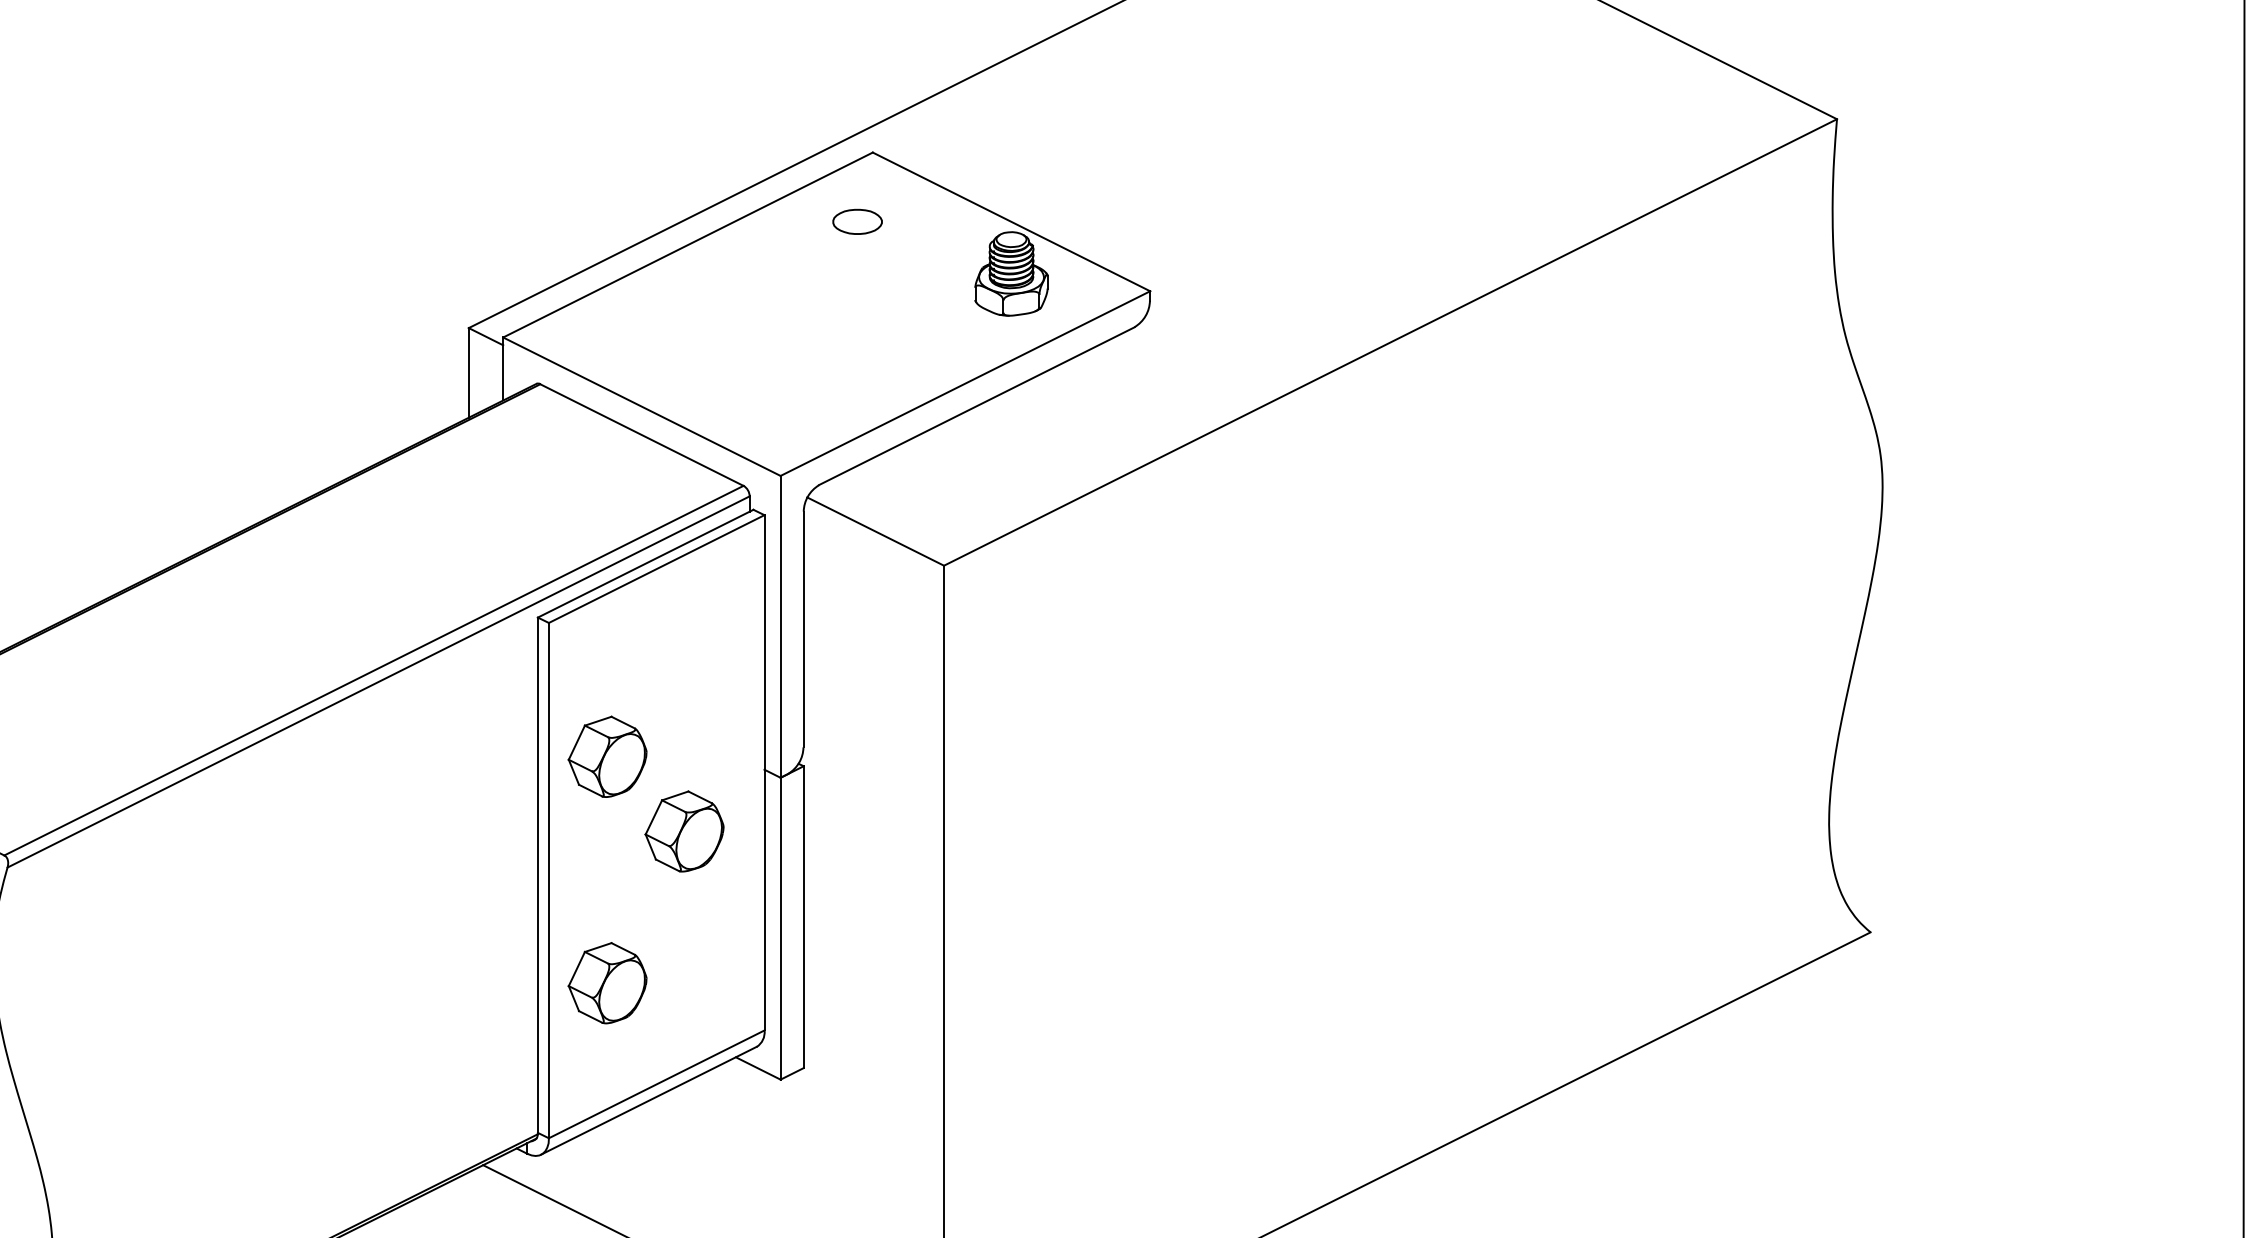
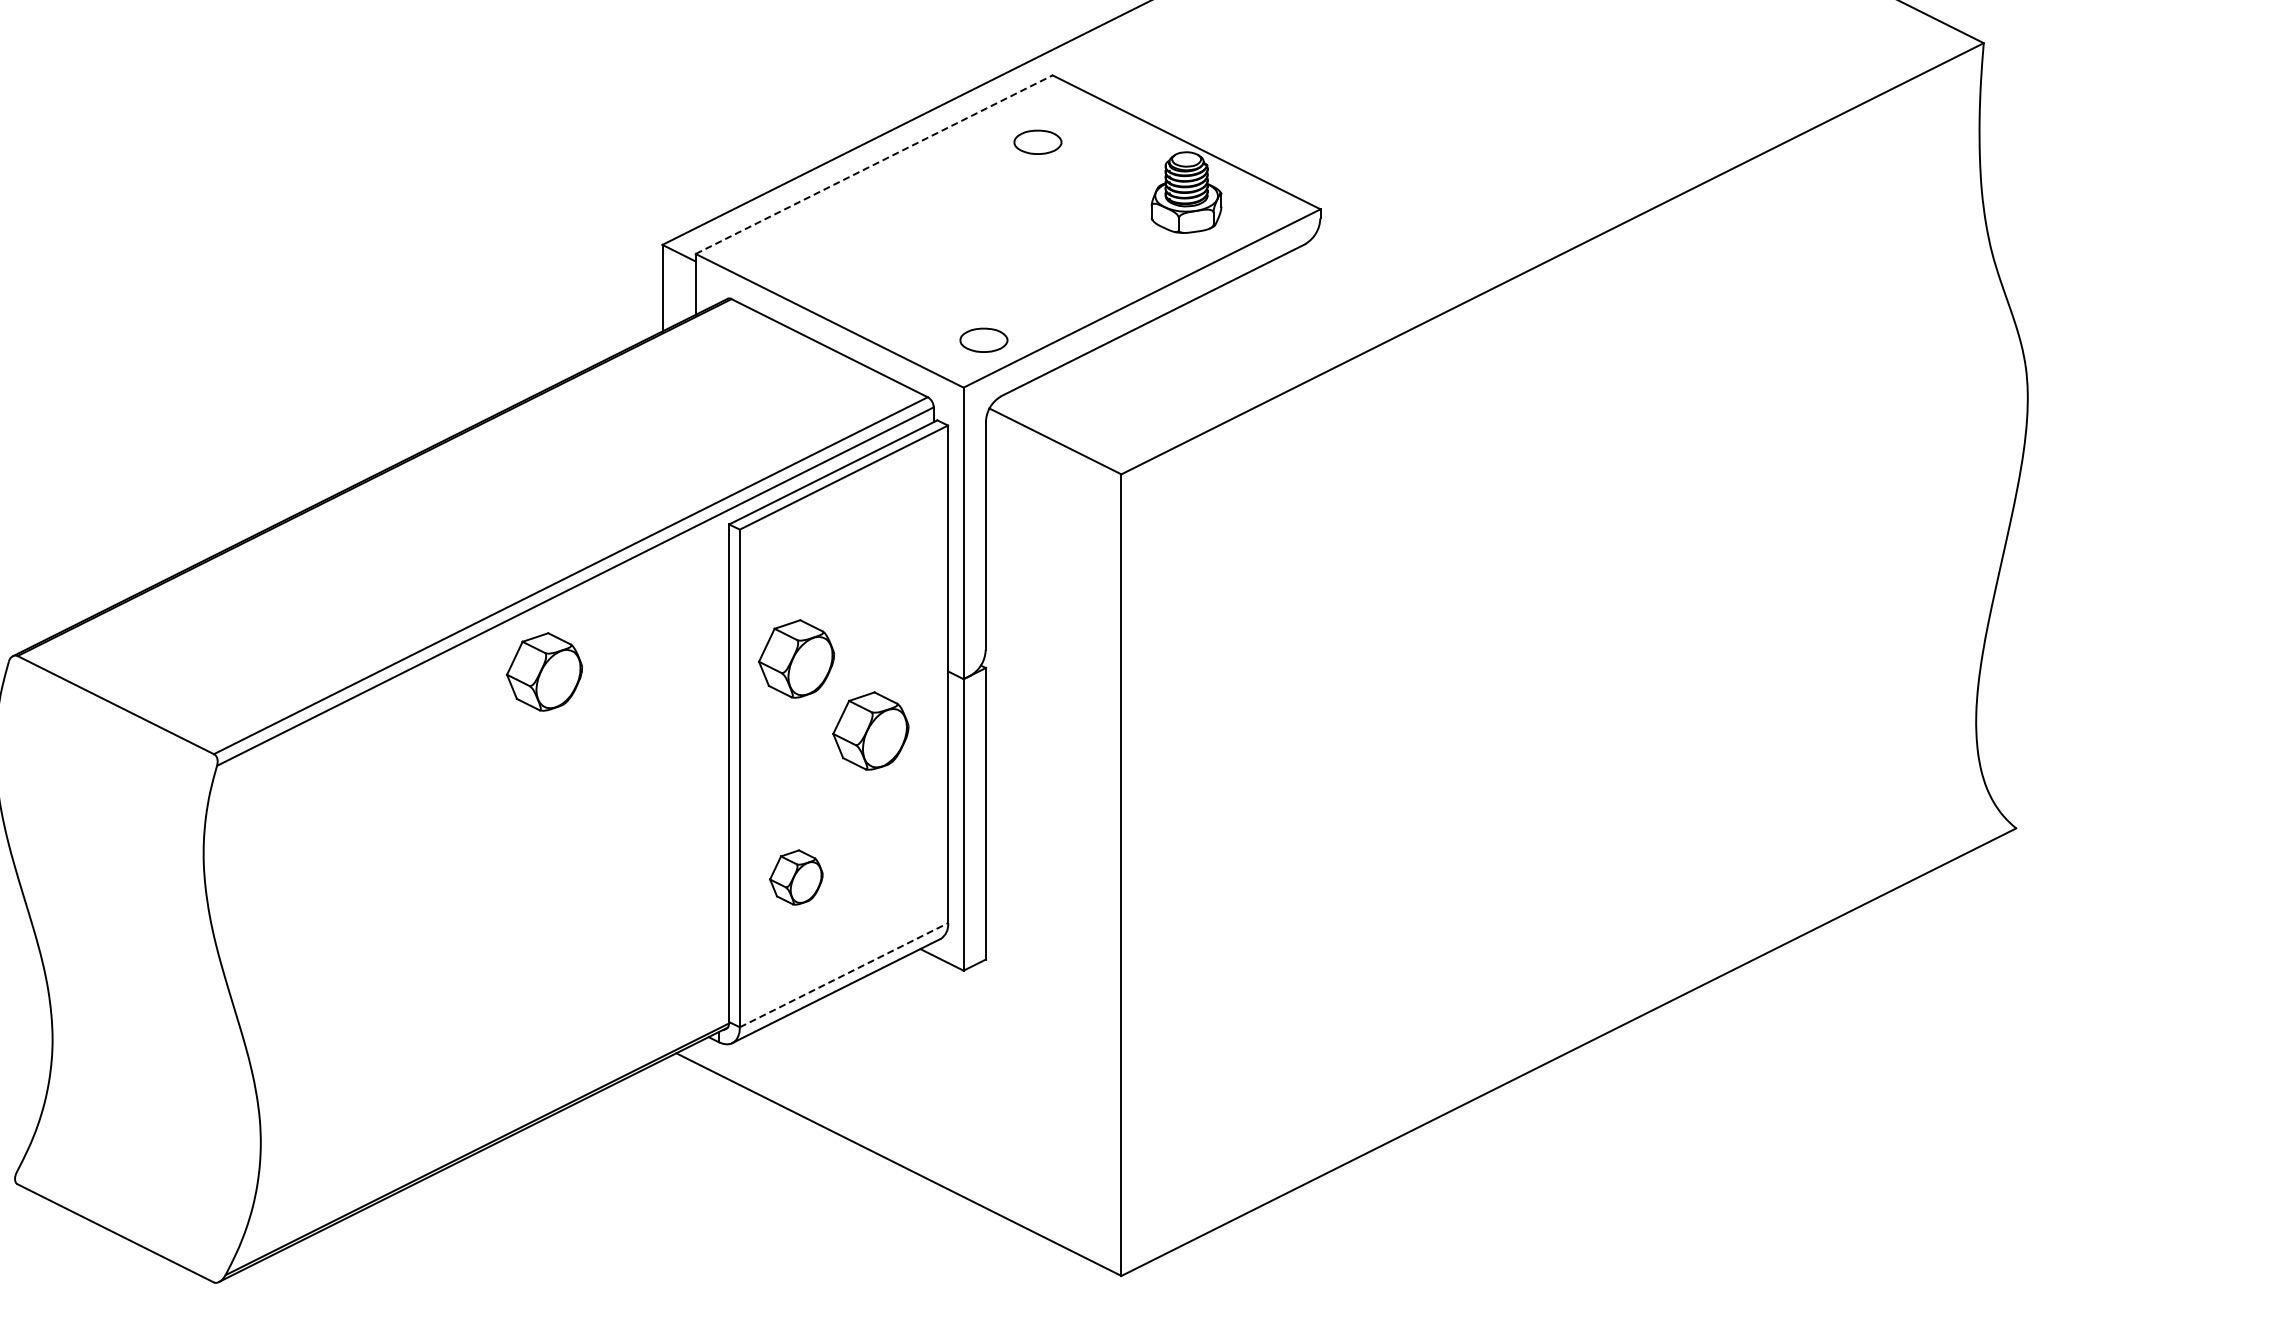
line: (688, 244) -> (874, 164), solid -> dashed
part: (801, 426) -> (983, 339), added
part: (346, 769) -> (544, 671), added
part: (606, 983) -> (795, 877), size x0.7
line: (657, 1084) -> (844, 975), solid -> dashed

